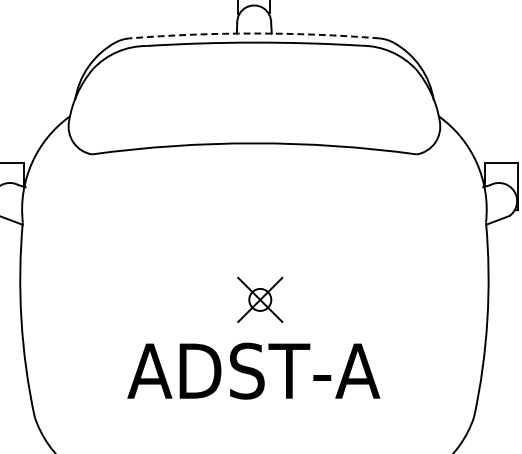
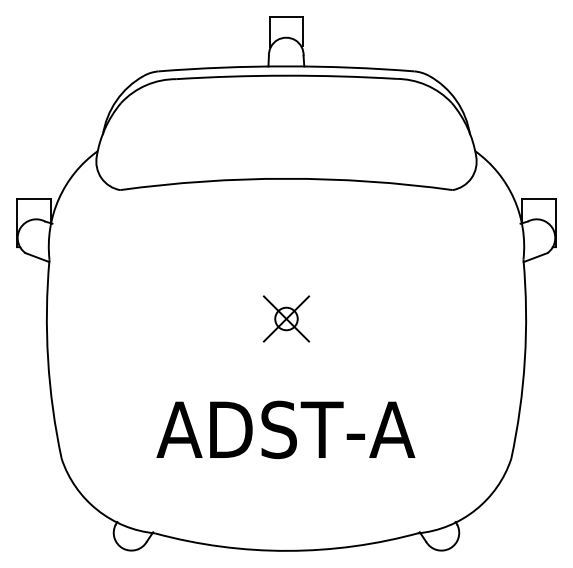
arc: (254, 33) -> (286, 66), dashed -> solid
part: (260, 299) -> (286, 318), moved
text: (253, 370) -> (285, 429), moved

